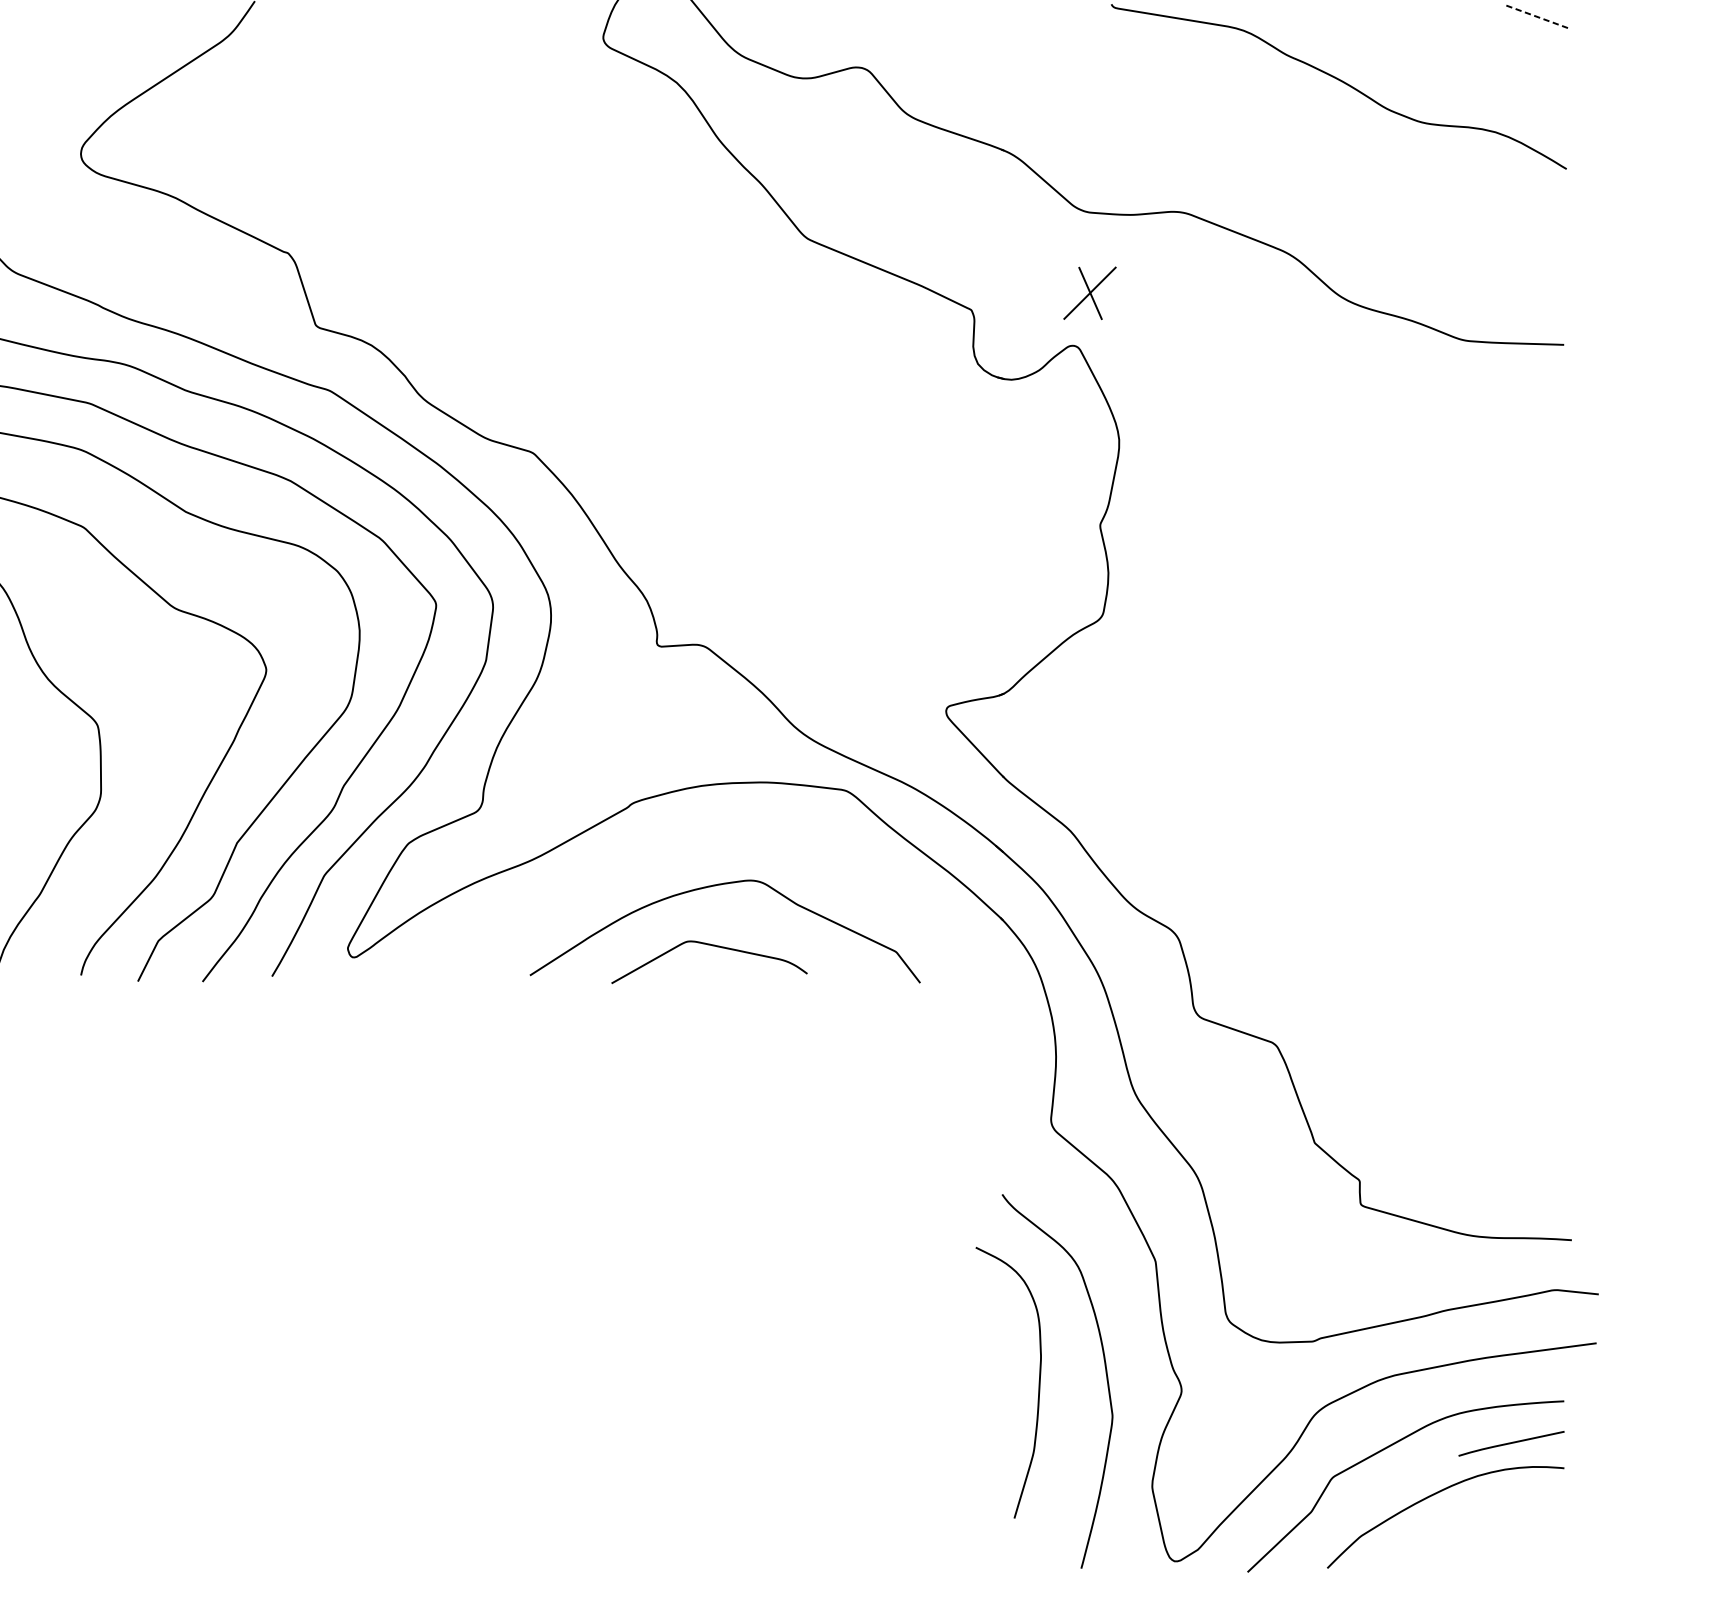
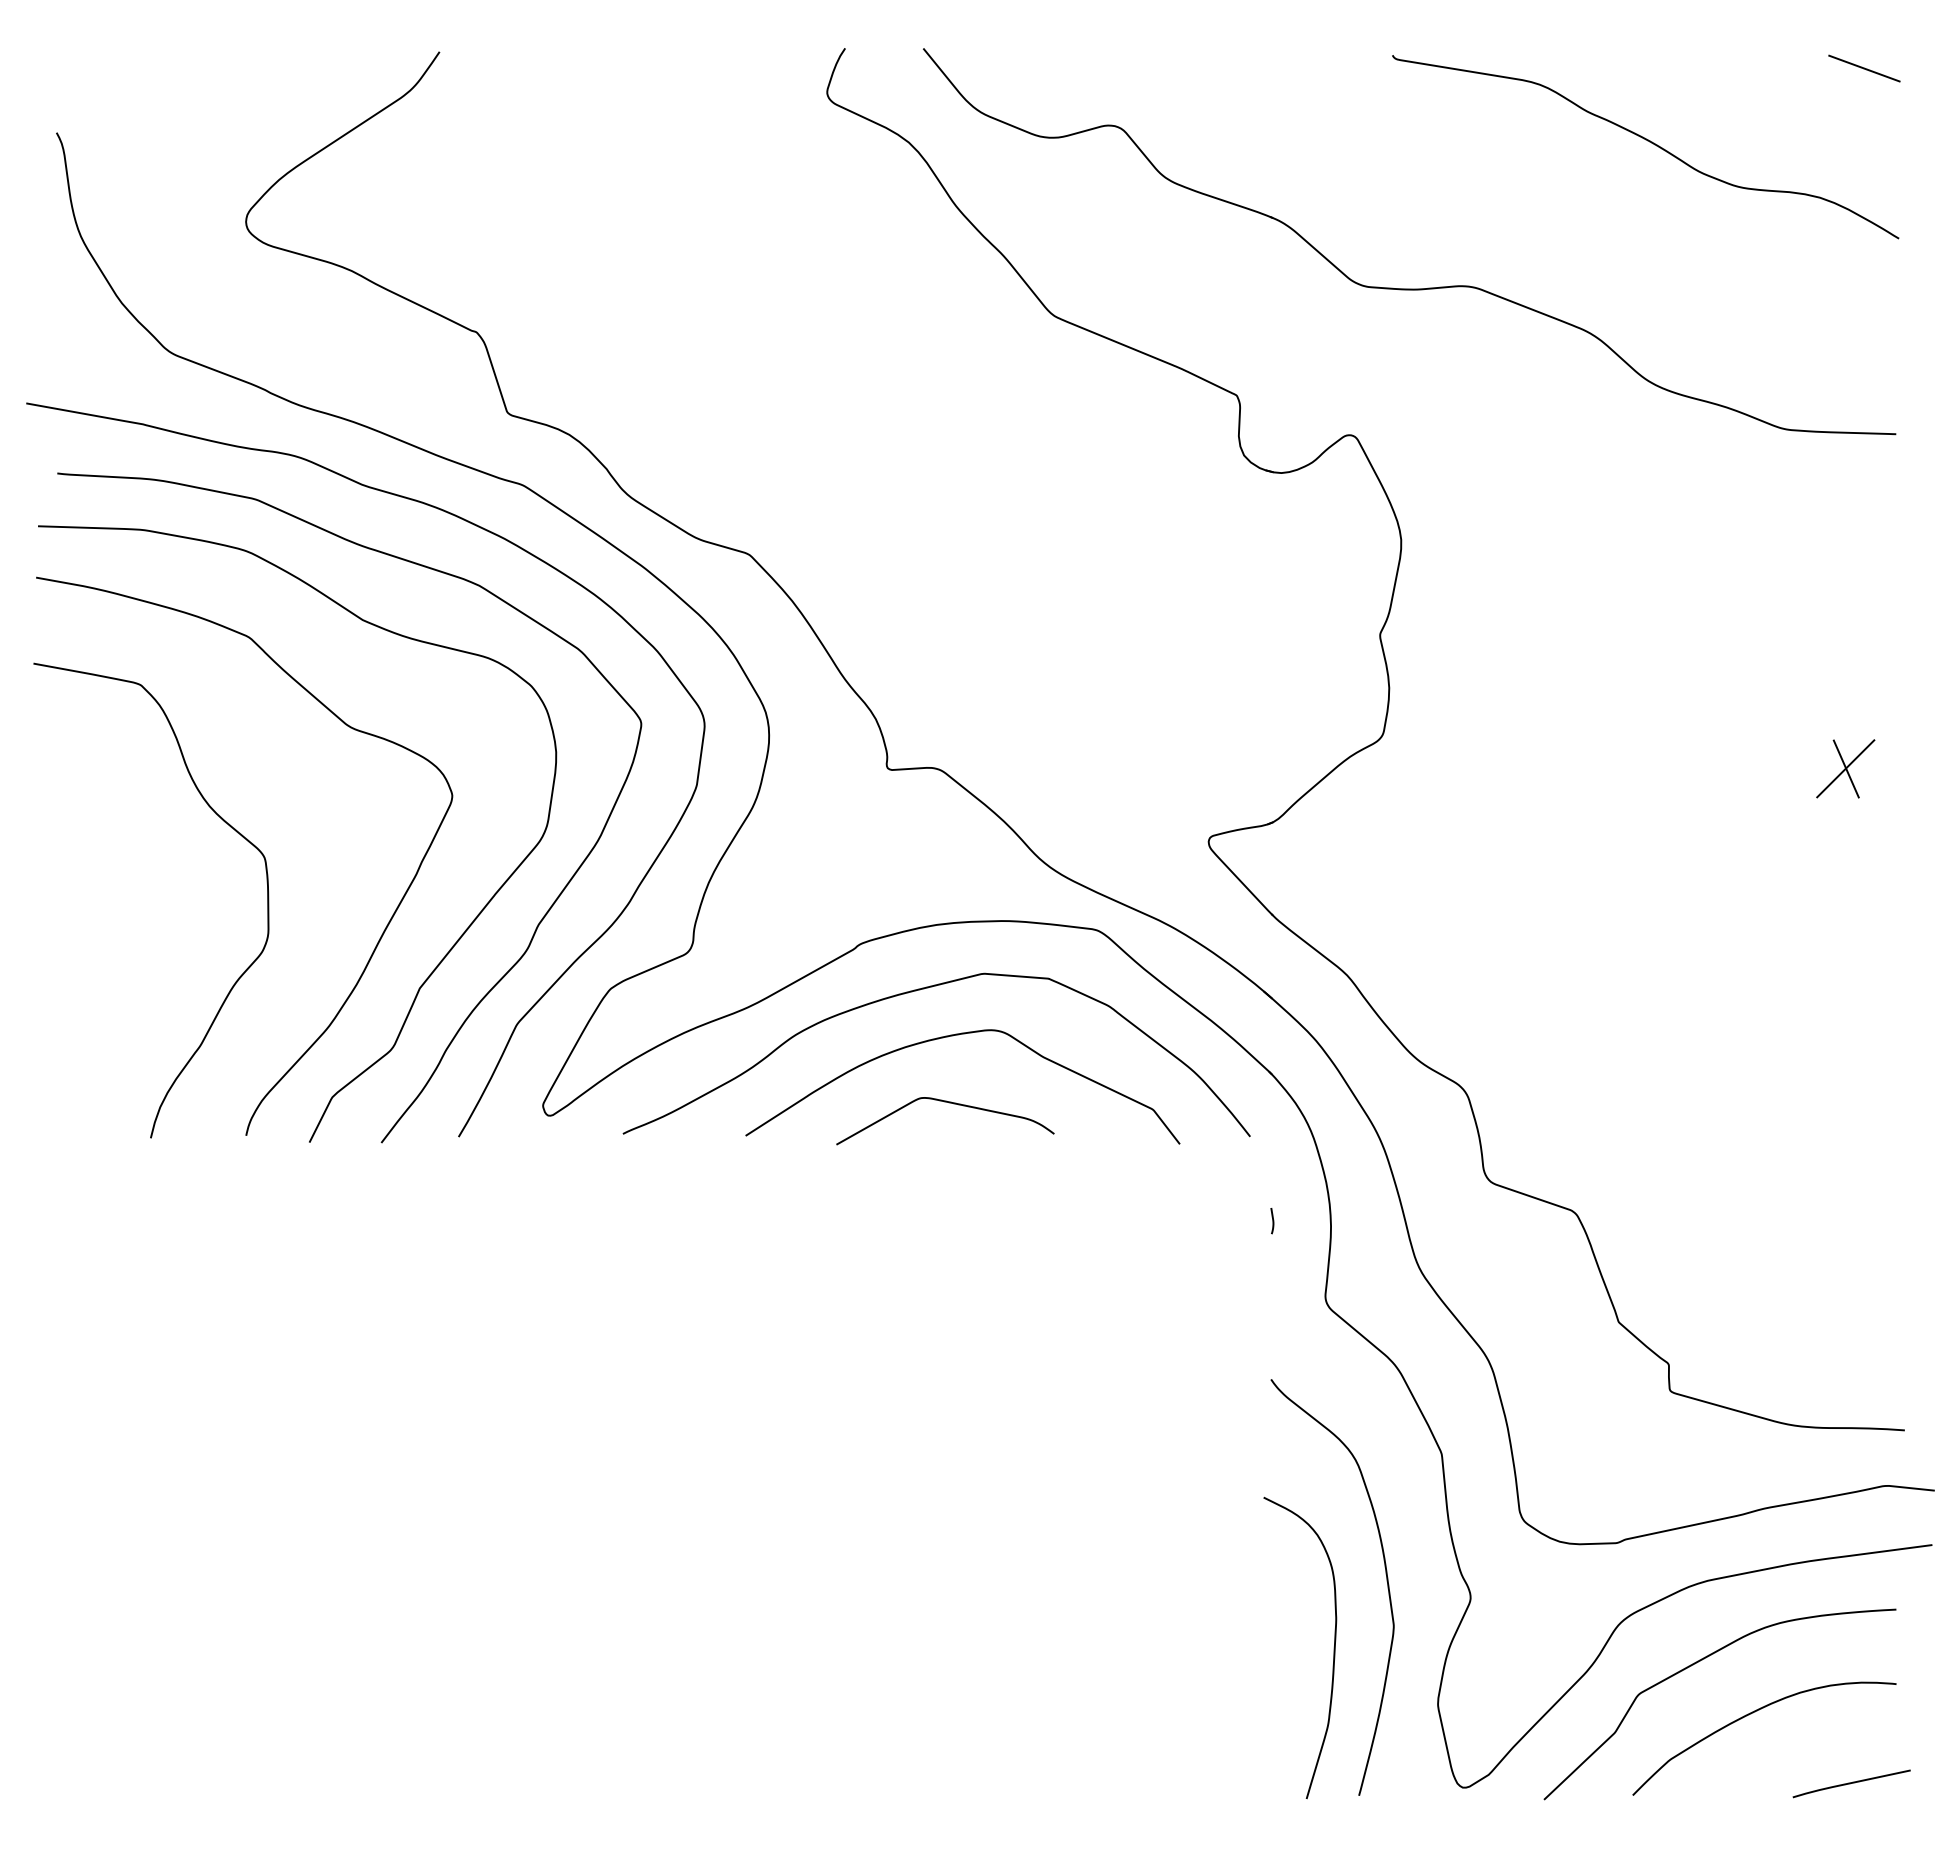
line: (1534, 16) -> (1863, 68), dashed -> solid
part: (1089, 292) -> (1845, 768), moved
curve: (687, 844) -> (920, 990), added
curve: (1003, 1052) -> (1272, 1221), added
curve: (1038, 1382) -> (1333, 1647), moved
line: (1511, 1443) -> (1851, 1783), moved

